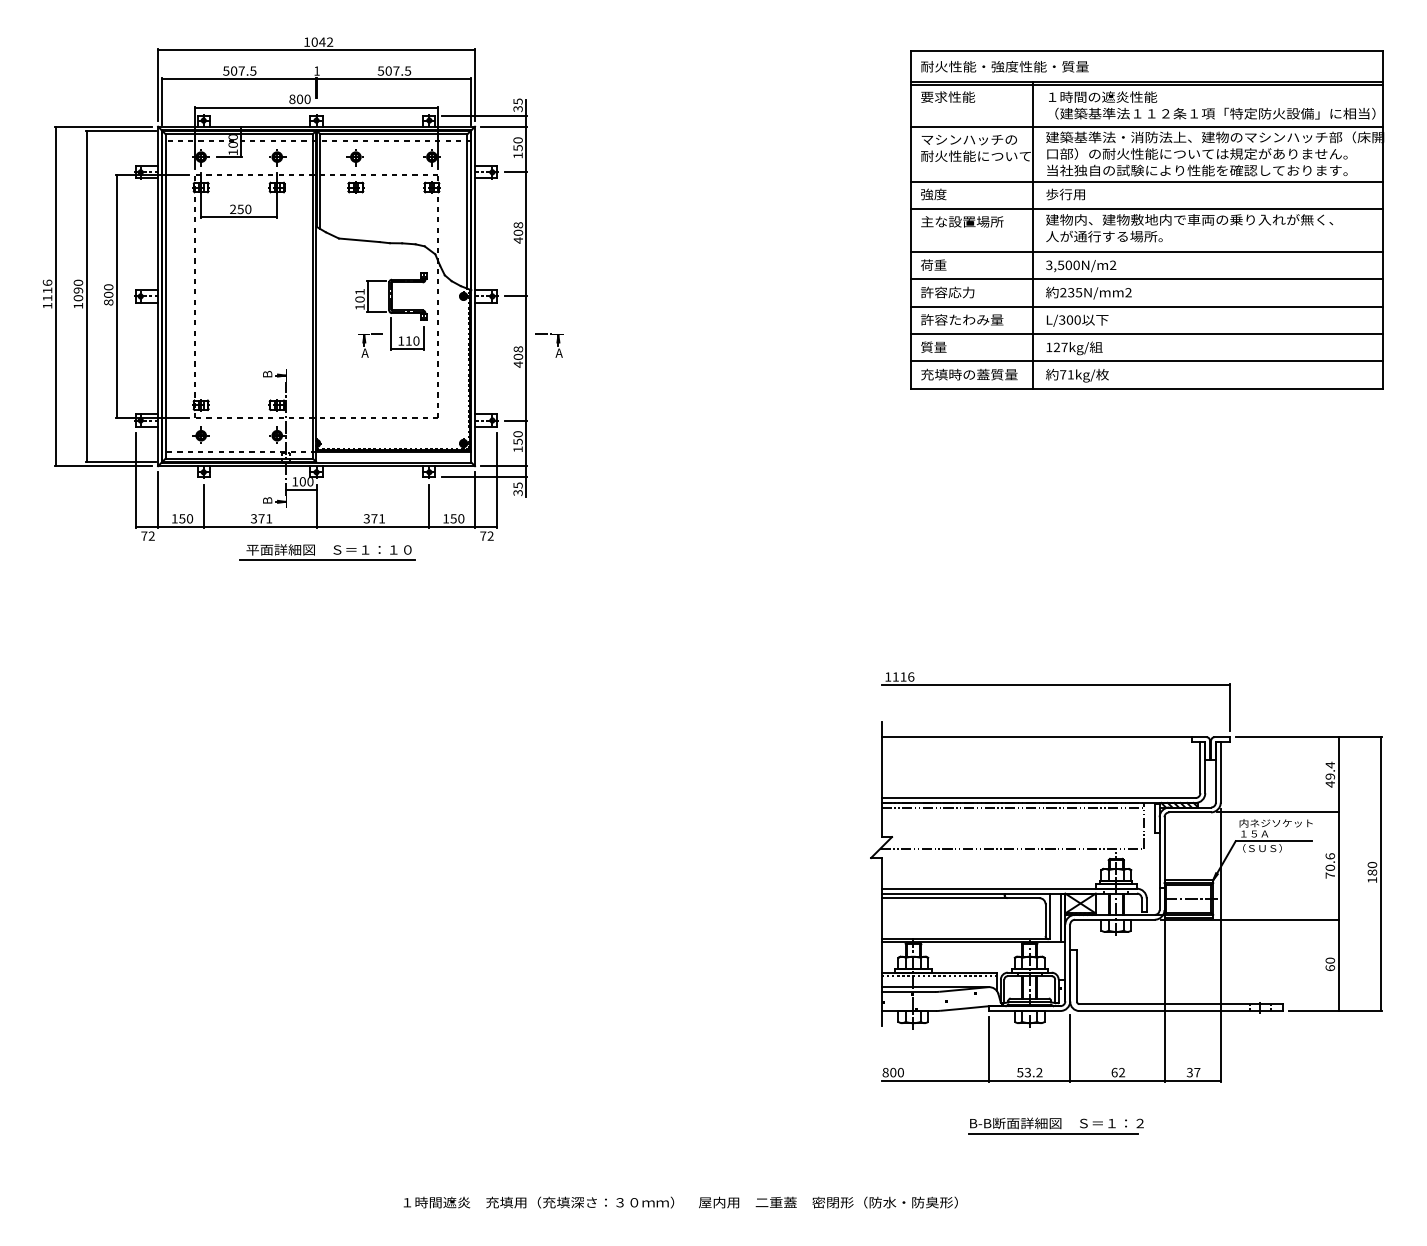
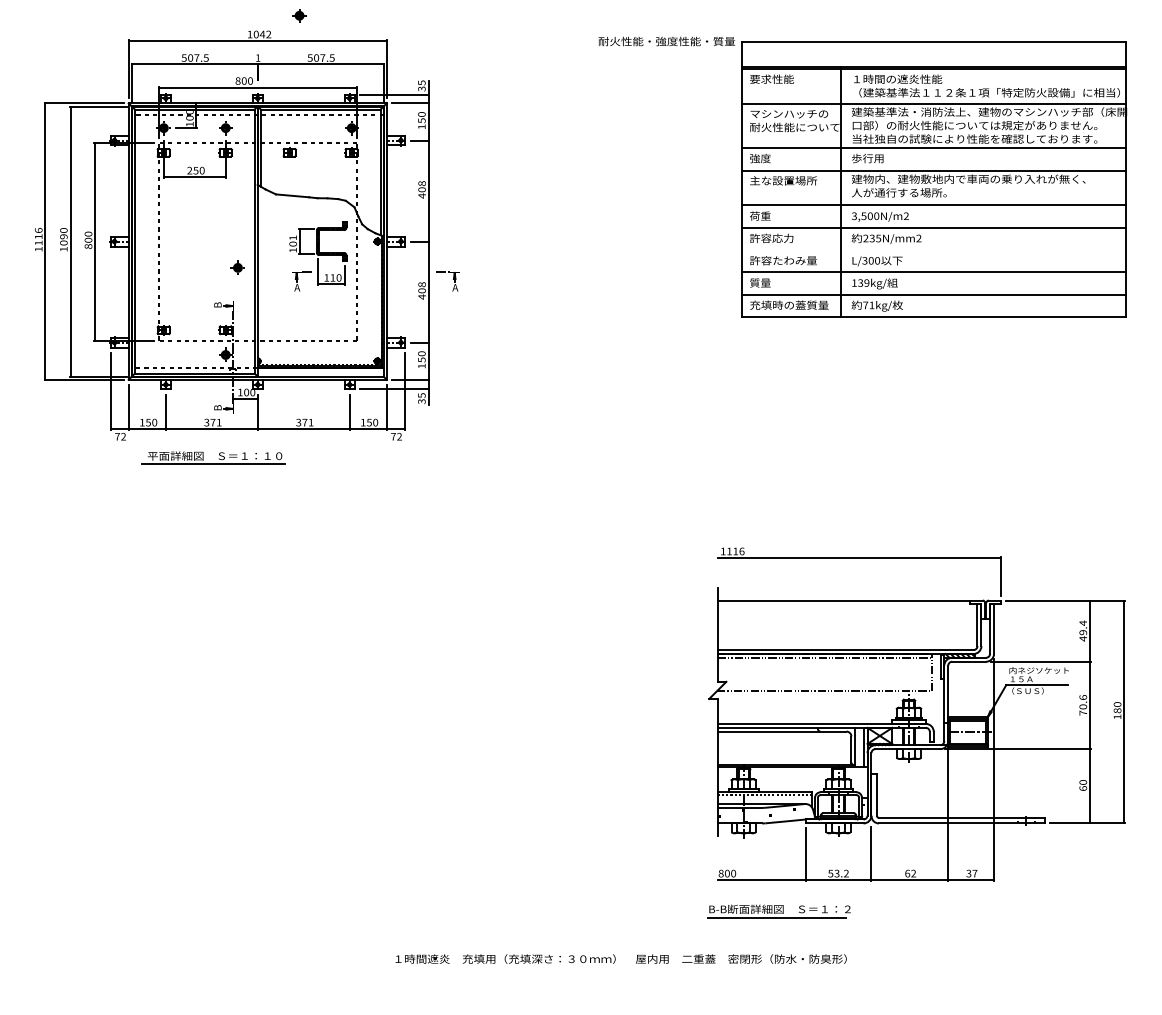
text: (1004, 66) -> (666, 41), moved
part: (354, 157) -> (298, 16), moved
line: (1146, 306) -> (933, 249), removed
text: (1060, 347) -> (863, 283), 127kg/ -> 139kg/
part: (200, 434) -> (237, 266), moved
part: (333, 553) -> (218, 459), moved
part: (1055, 1125) -> (778, 910), moved
text: (680, 1202) -> (620, 959), moved

